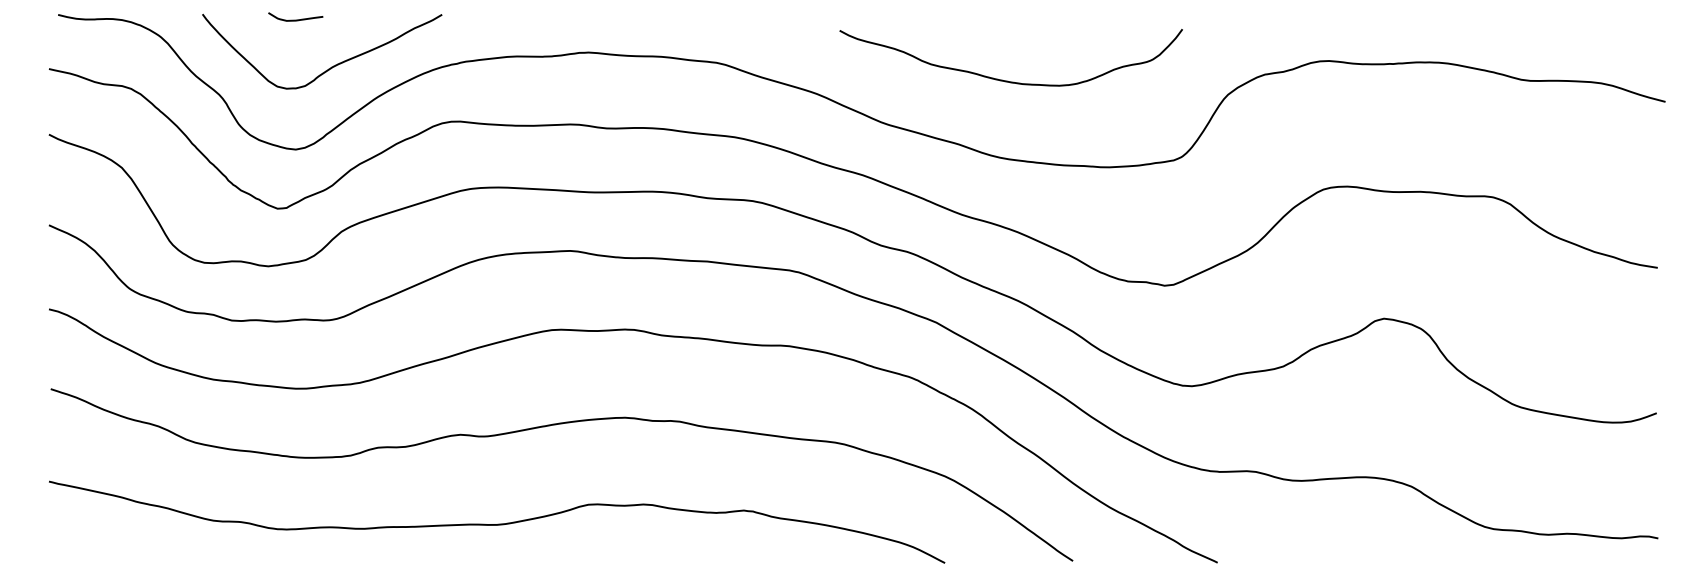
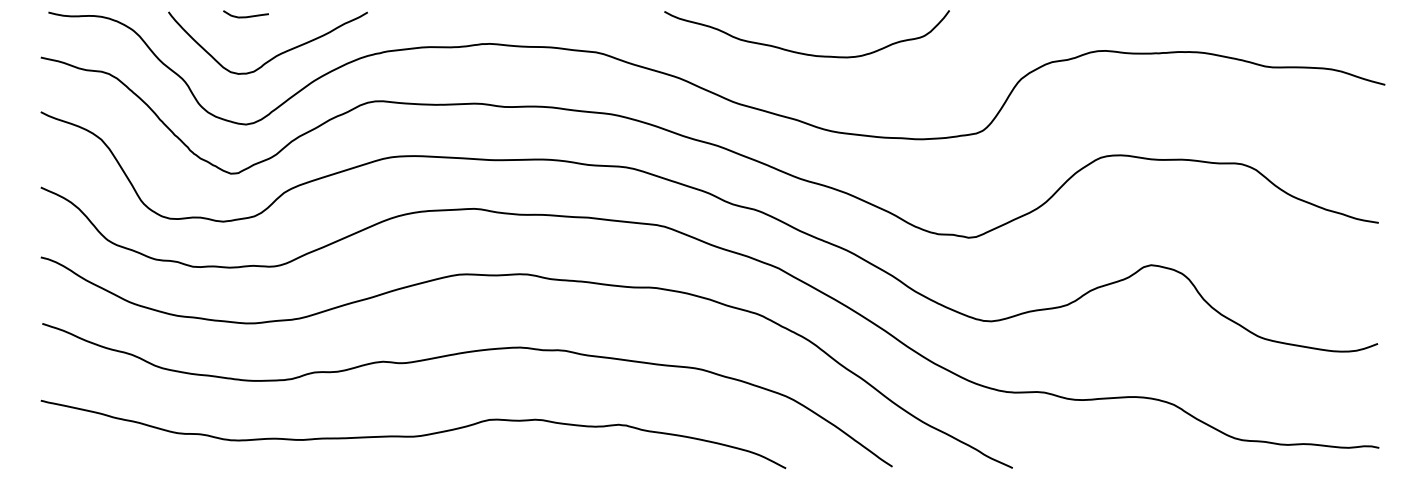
curve: (1005, 79) -> (802, 52), moved

